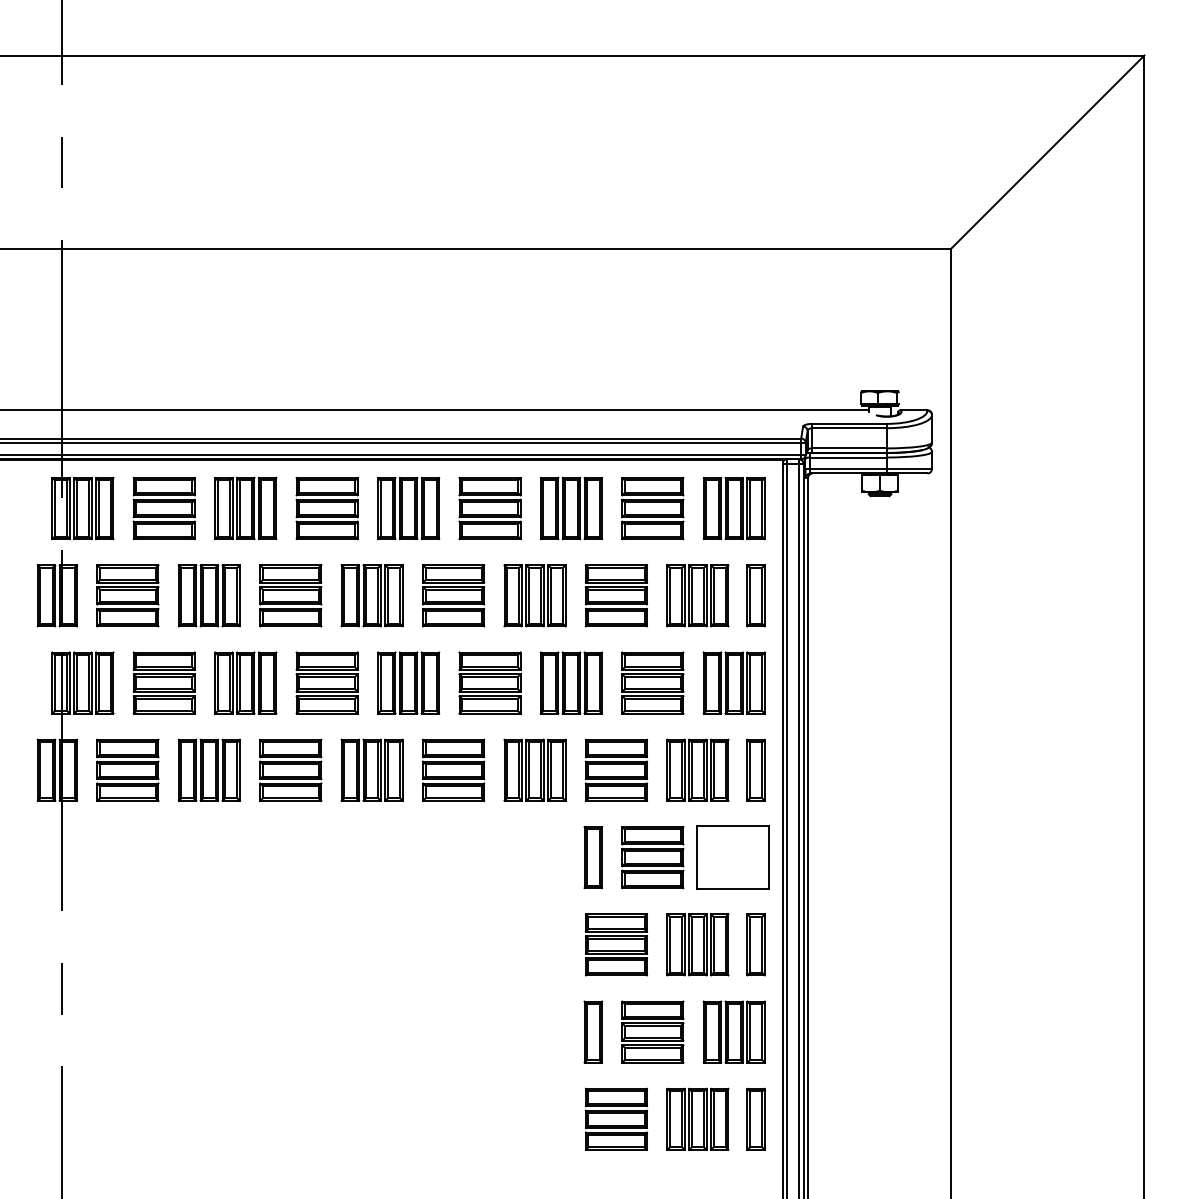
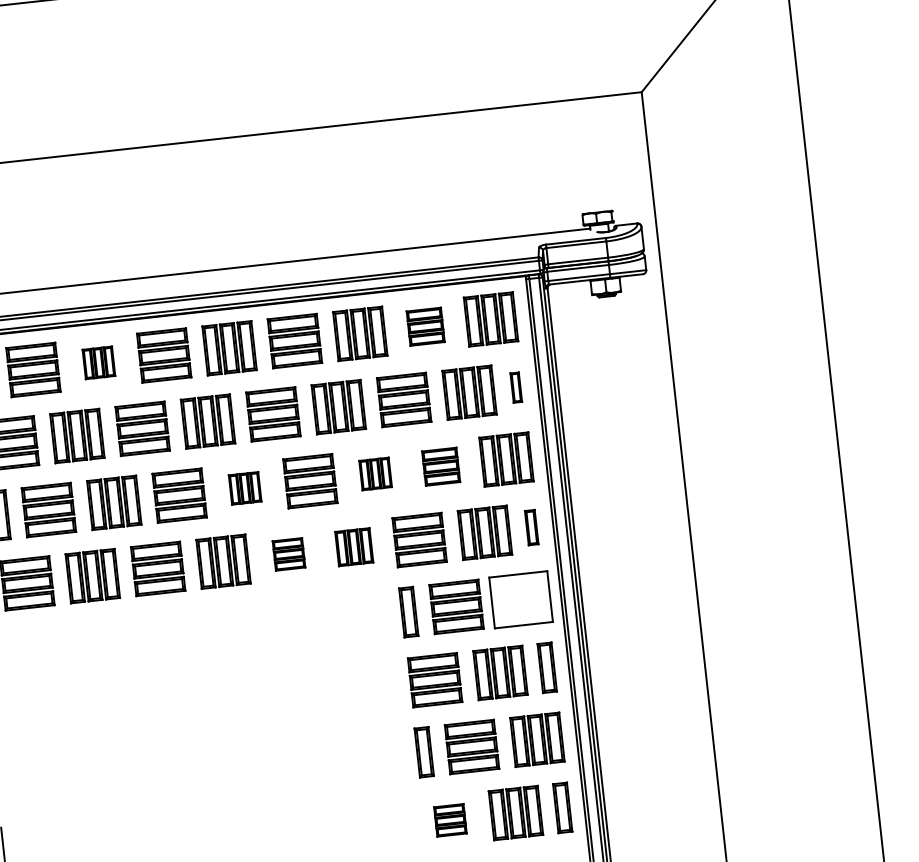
part: (245, 508) -> (98, 362), size x0.6
part: (652, 508) -> (425, 326), size x0.7
part: (755, 595) -> (515, 387), size x0.6
part: (408, 682) -> (244, 488), size x0.6
part: (570, 682) -> (374, 473), size x0.6
part: (652, 682) -> (440, 466), size x0.7
part: (453, 769) -> (288, 553), size x0.6
part: (534, 769) -> (353, 546), size x0.7
part: (755, 769) -> (531, 527), size x0.7
part: (615, 1119) -> (449, 820), size x0.6

